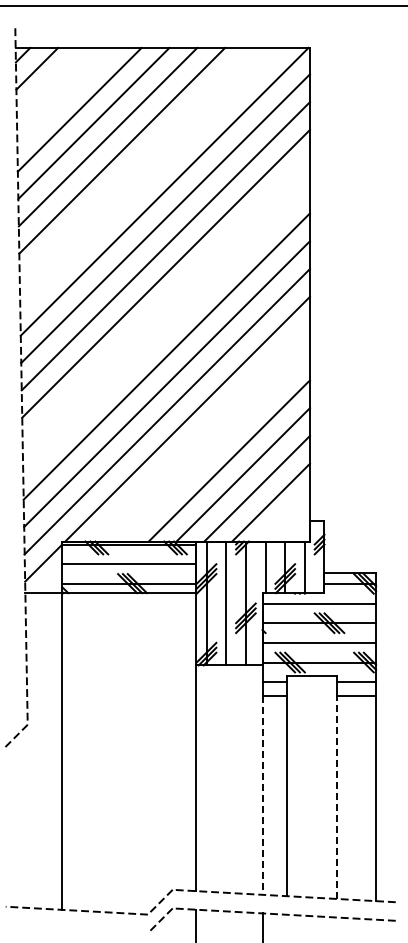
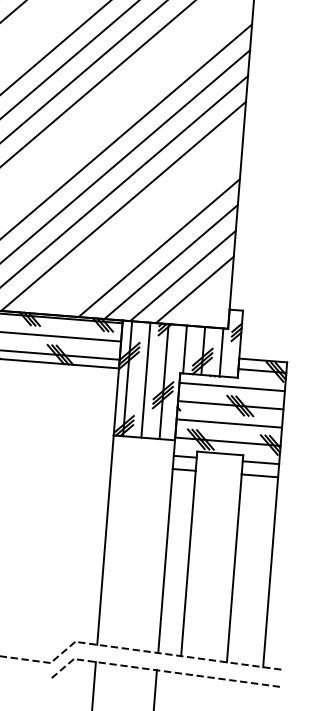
line: (262, 796) -> (165, 561), dashed -> solid
line: (336, 797) -> (234, 568), dashed -> solid

